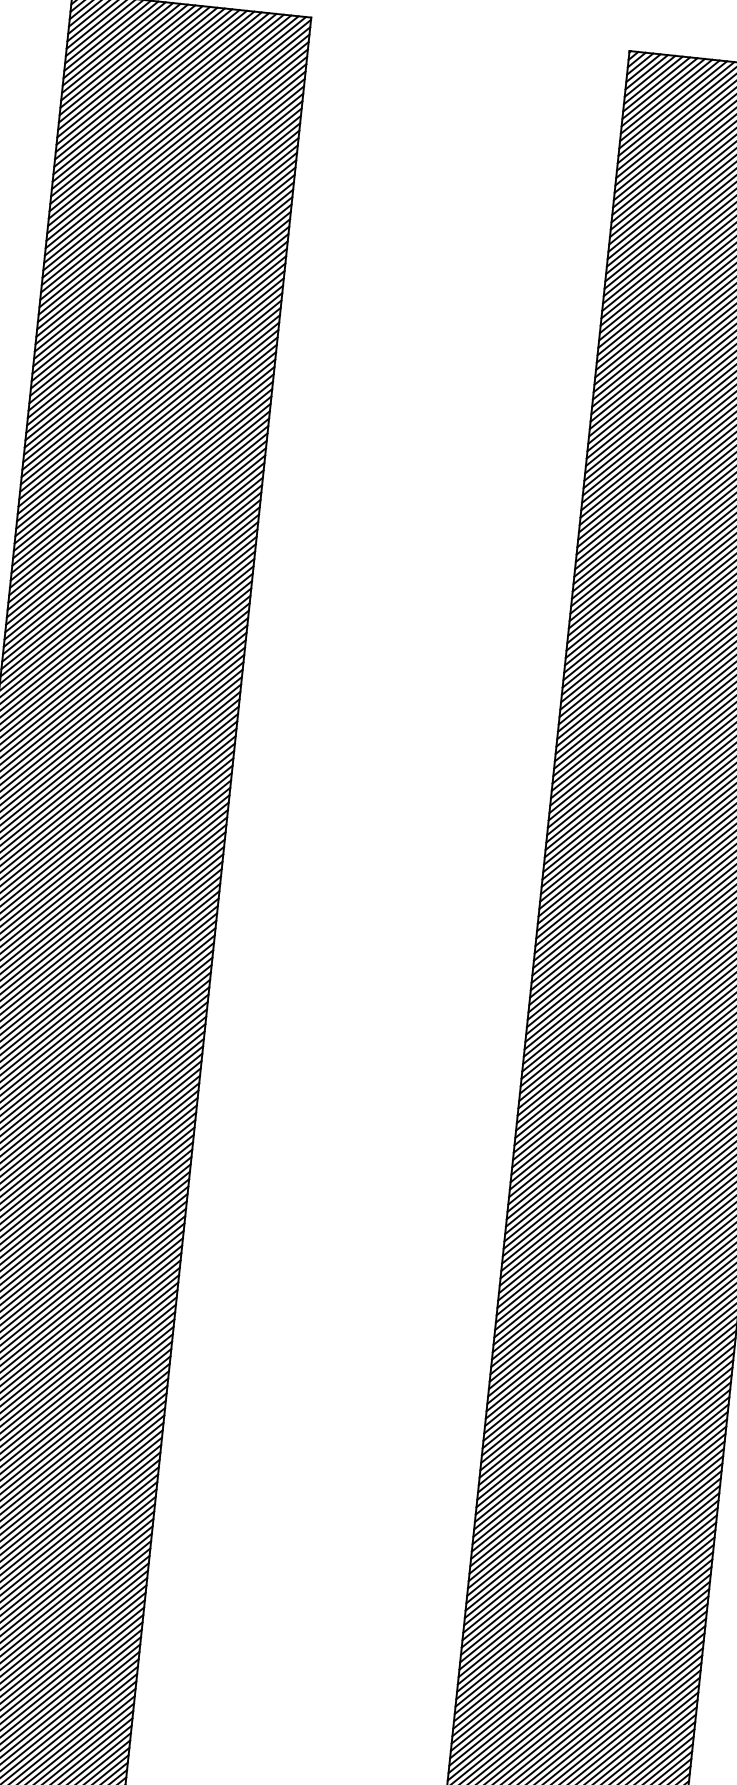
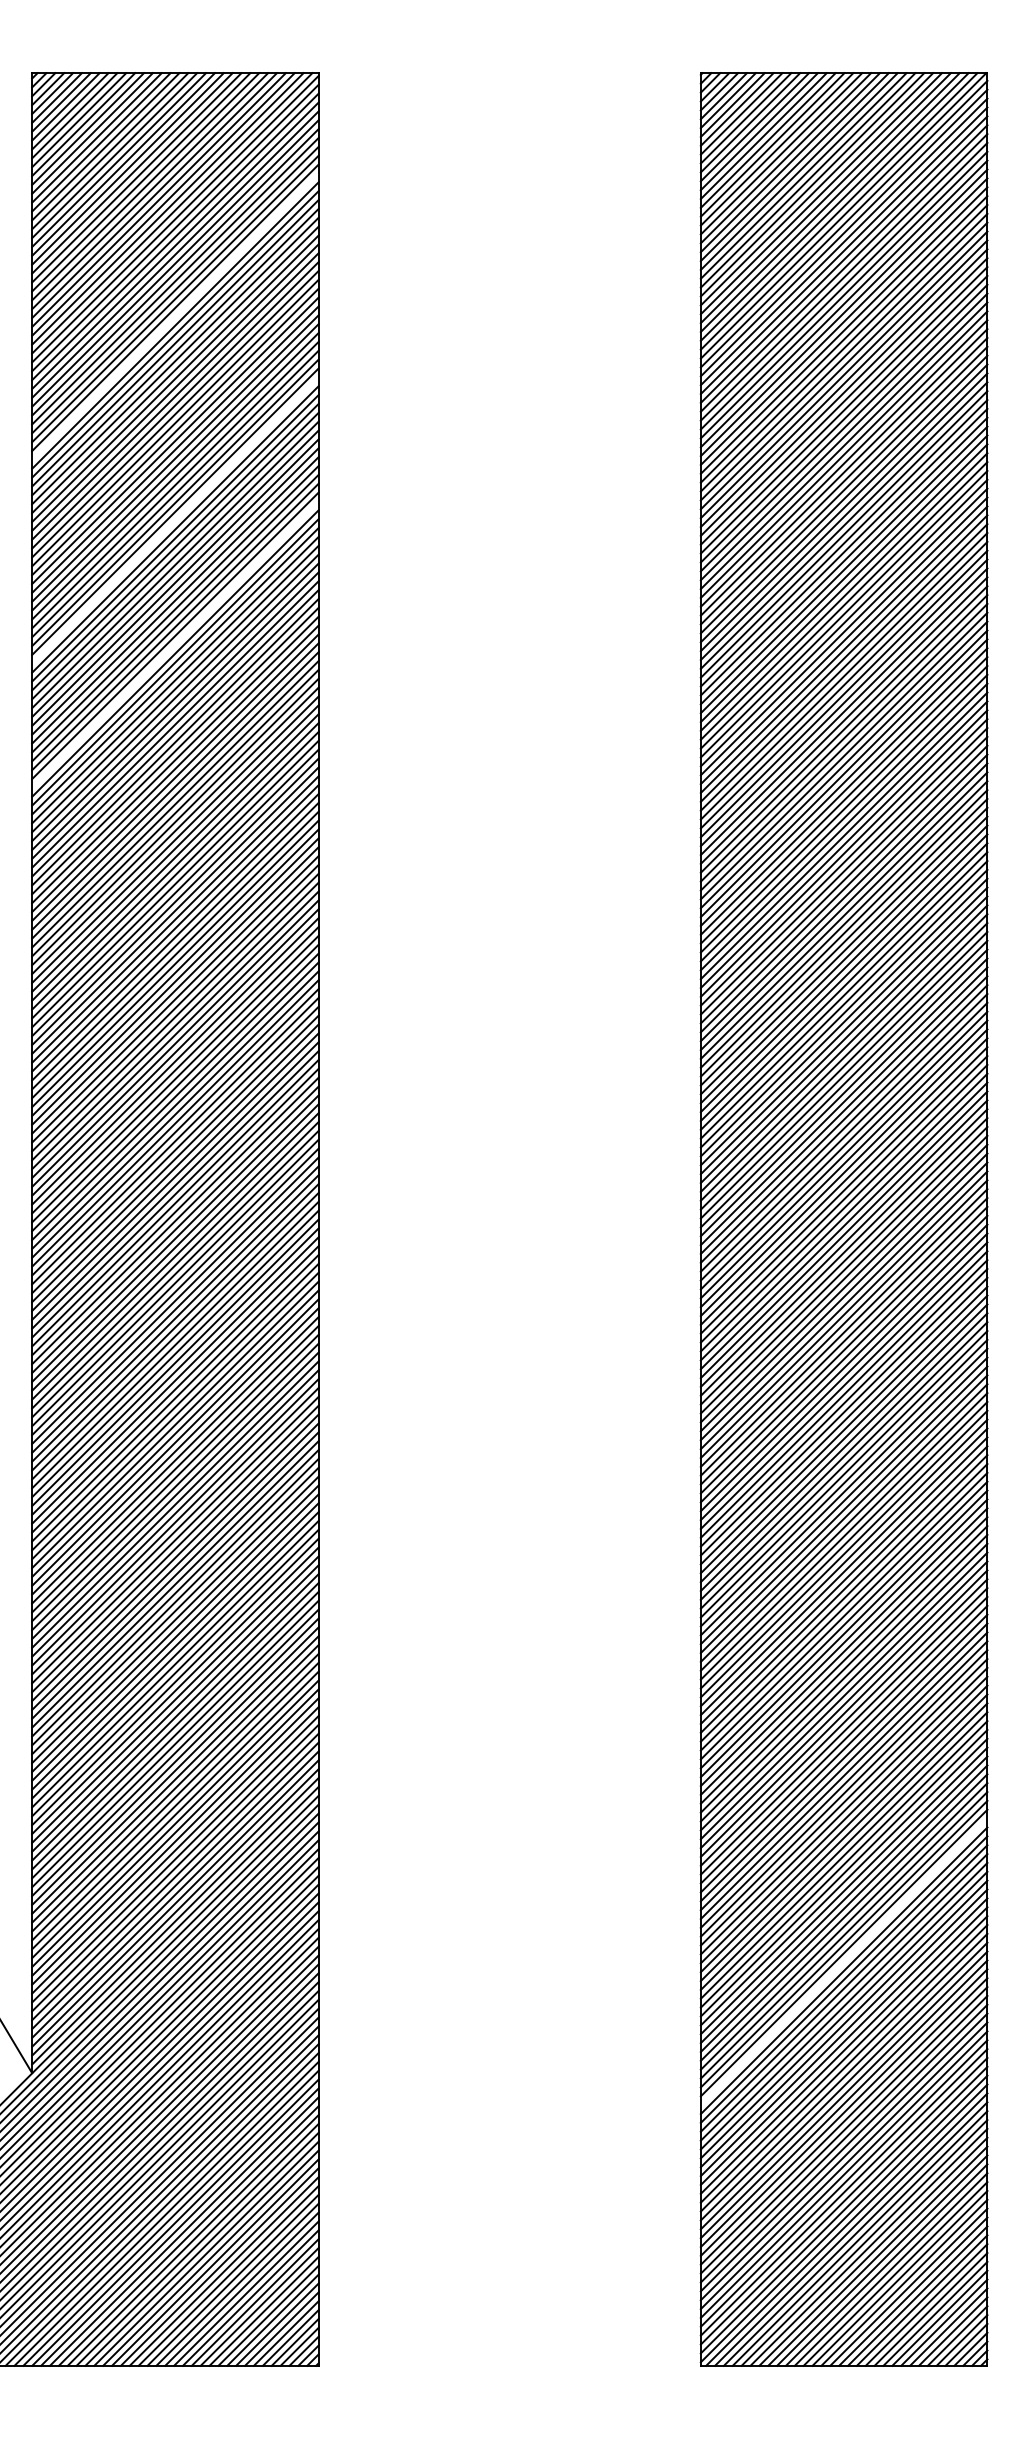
line: (170, 207) -> (175, 316), removed
line: (152, 377) -> (175, 520), removed
line: (141, 480) -> (175, 644), removed
line: (583, 1636) -> (843, 1961), removed

